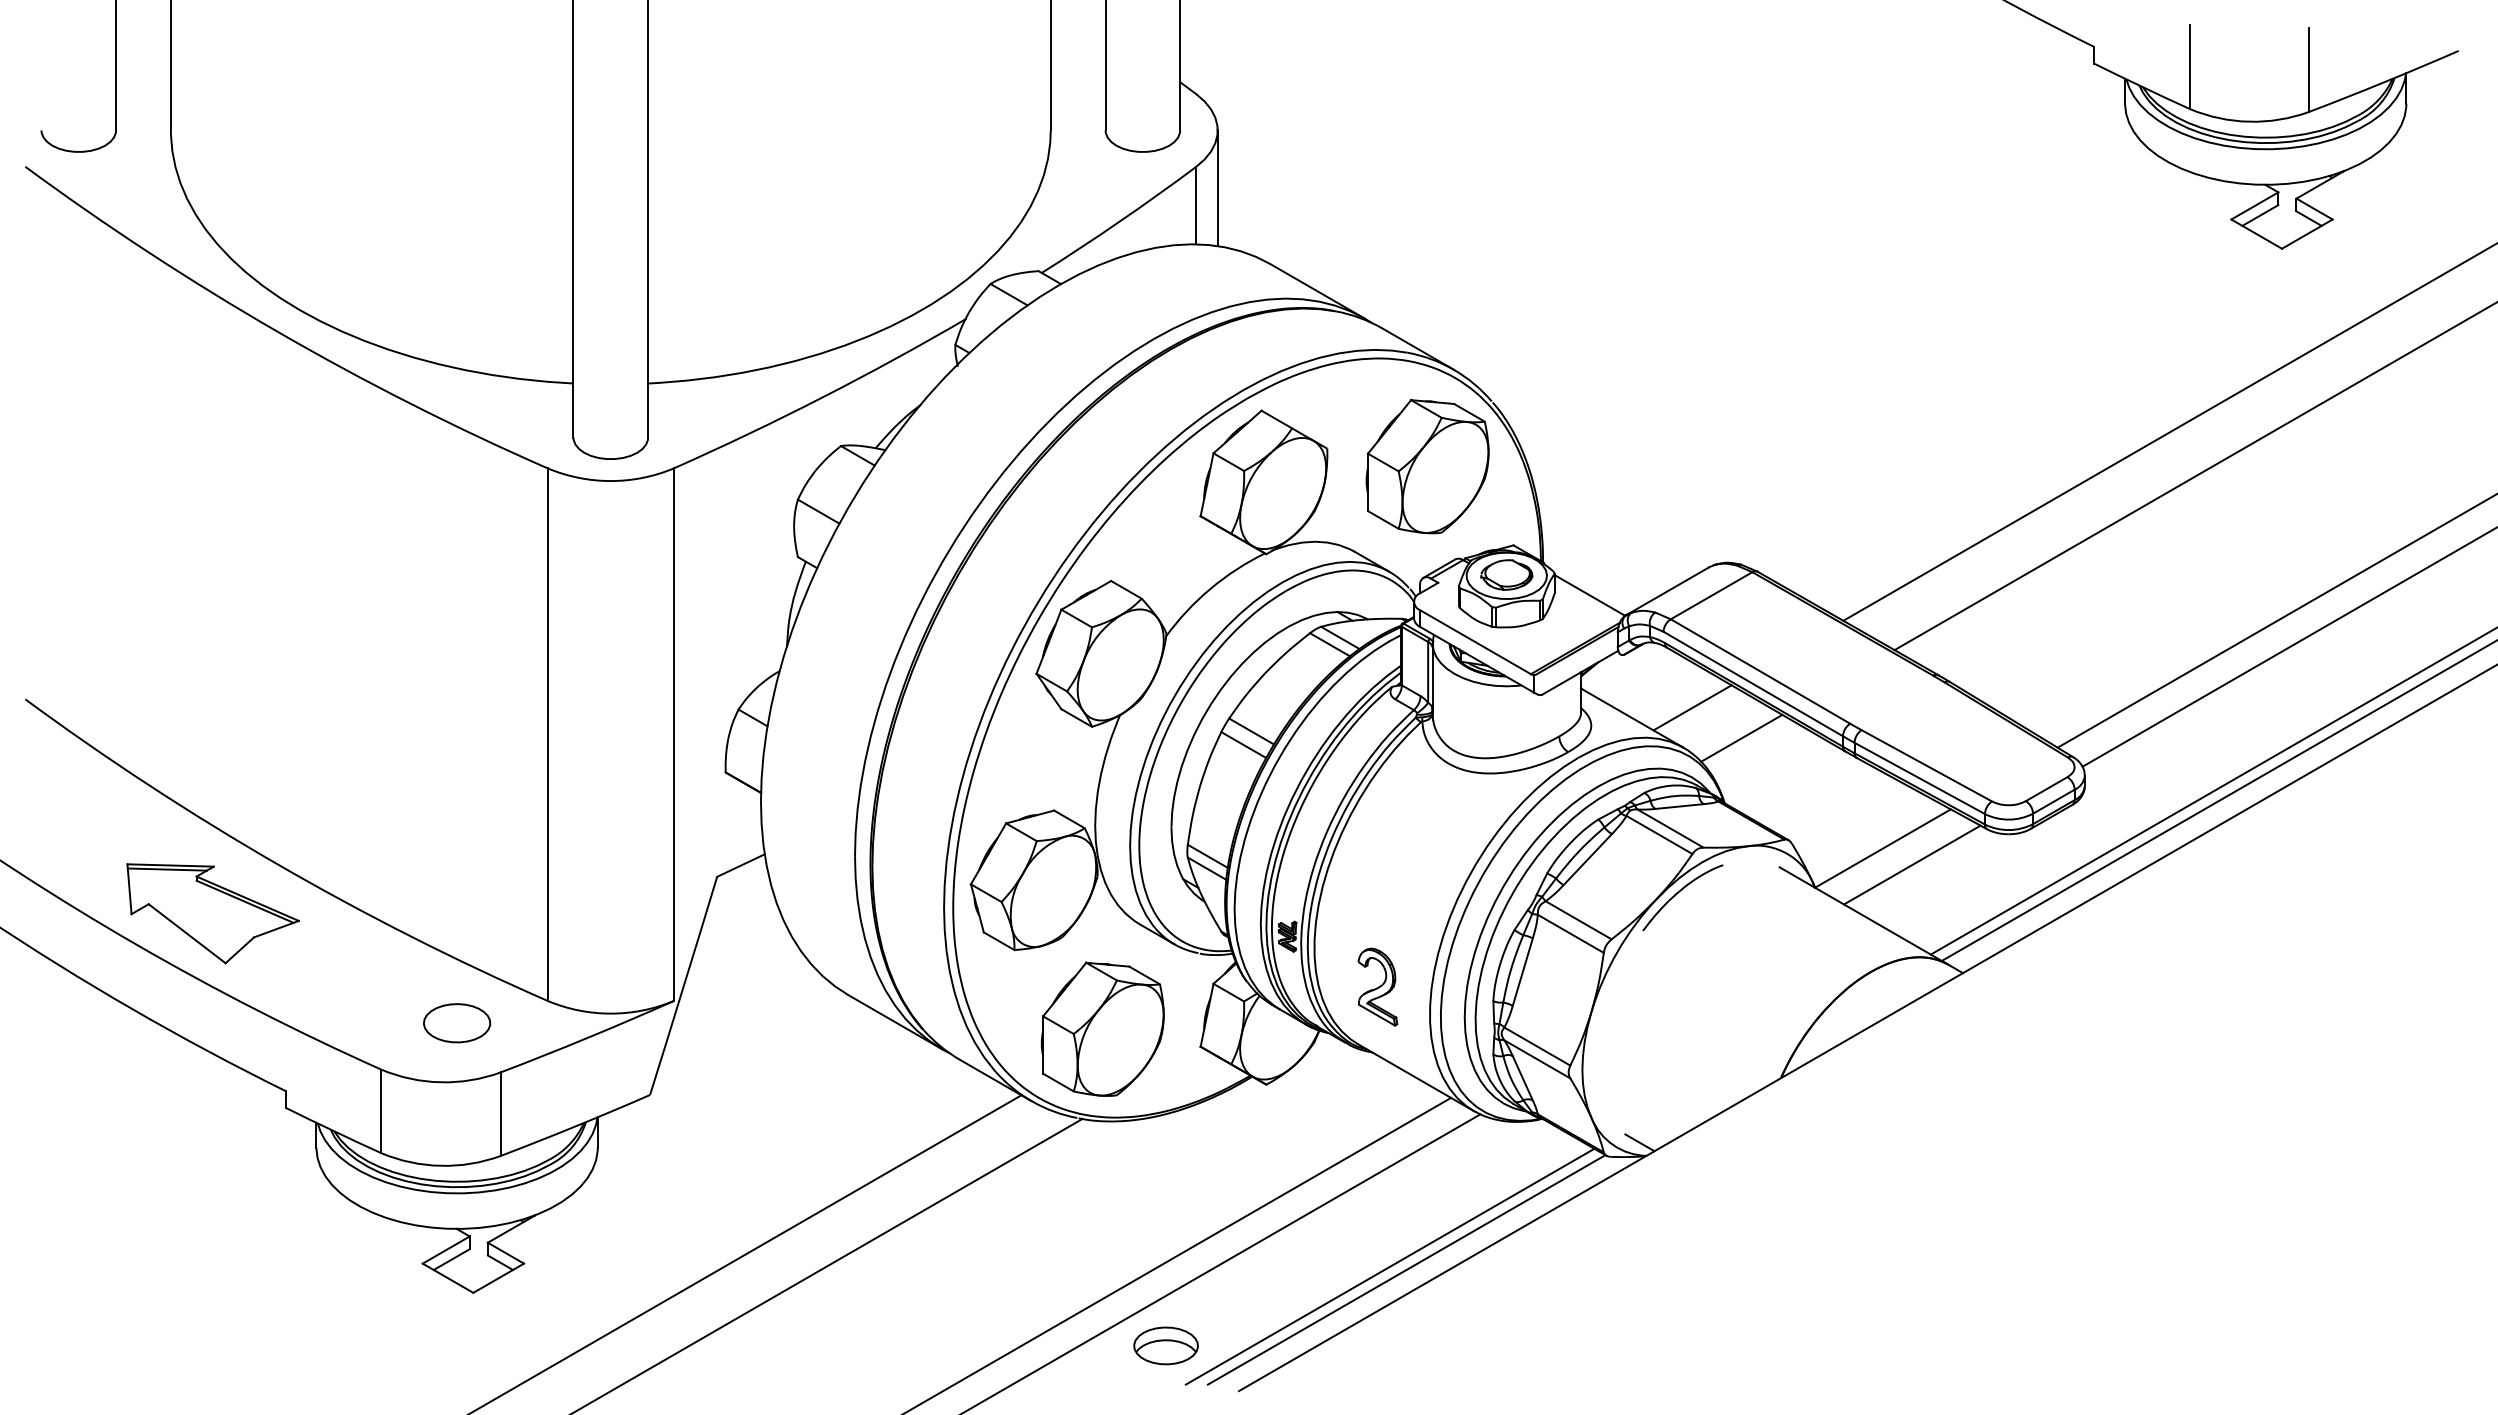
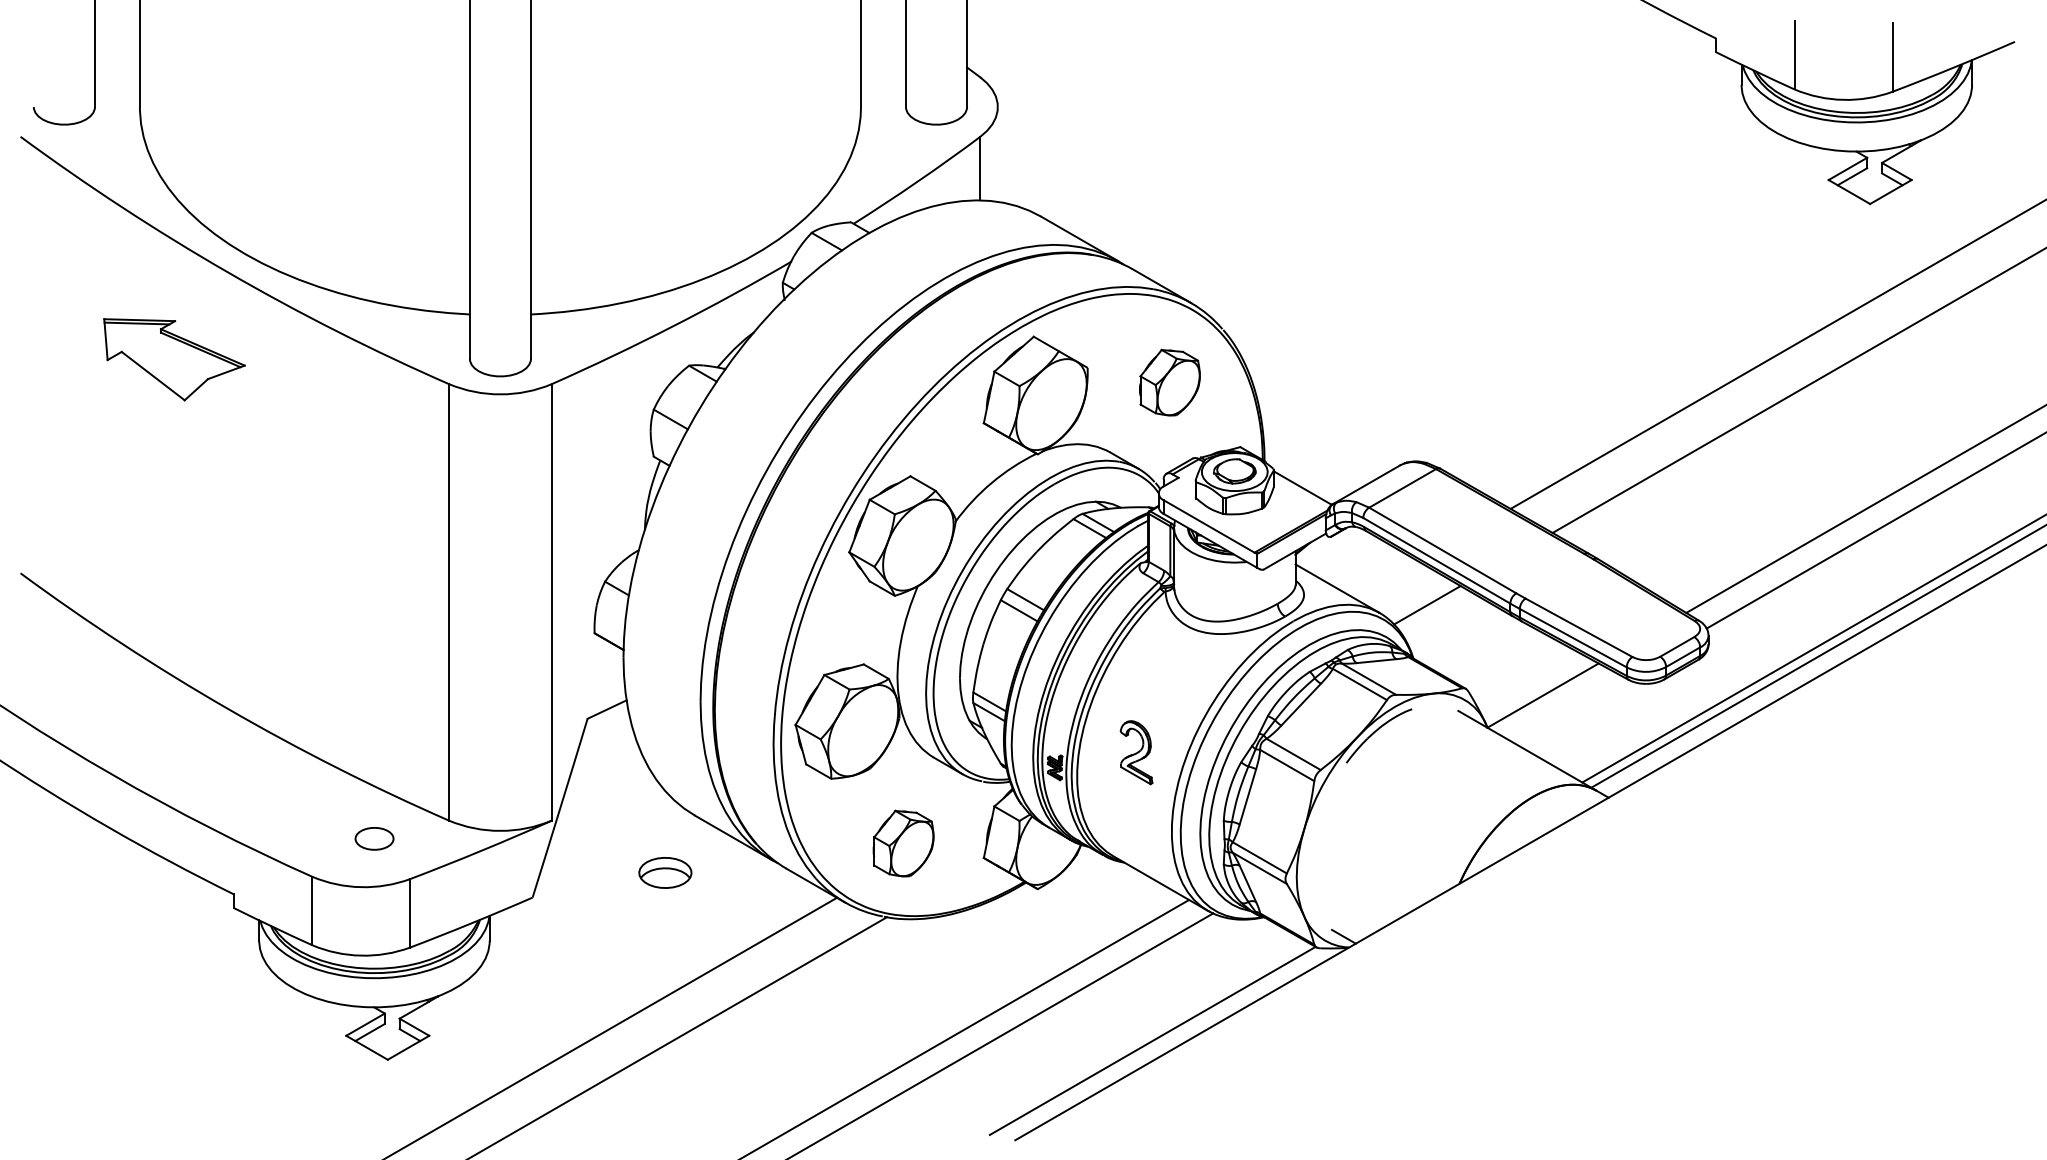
line: (1217, 188) -> (997, 154), removed
part: (1427, 466) -> (1169, 382), size x0.6
line: (1692, 707) -> (1386, 580), removed
line: (1912, 864) -> (1567, 708), removed
part: (212, 913) -> (173, 359), moved
part: (1377, 986) -> (1136, 752), moved
part: (457, 1023) -> (374, 838), size x0.7
part: (1102, 1028) -> (903, 843), size x0.6
line: (1389, 1266) -> (1138, 1038), removed
part: (1165, 1345) -> (664, 872), moved

